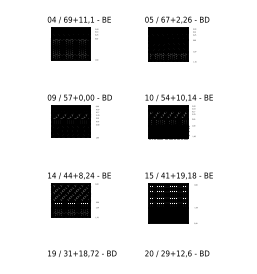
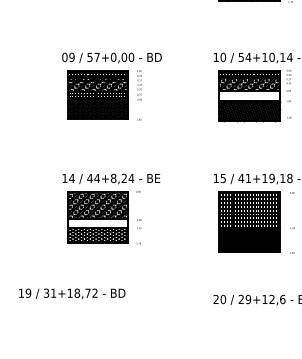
hatch: (167, 121) -> (248, 94), removed
hatch: (70, 204) -> (97, 223), removed
text: (82, 253) -> (72, 293), moved

